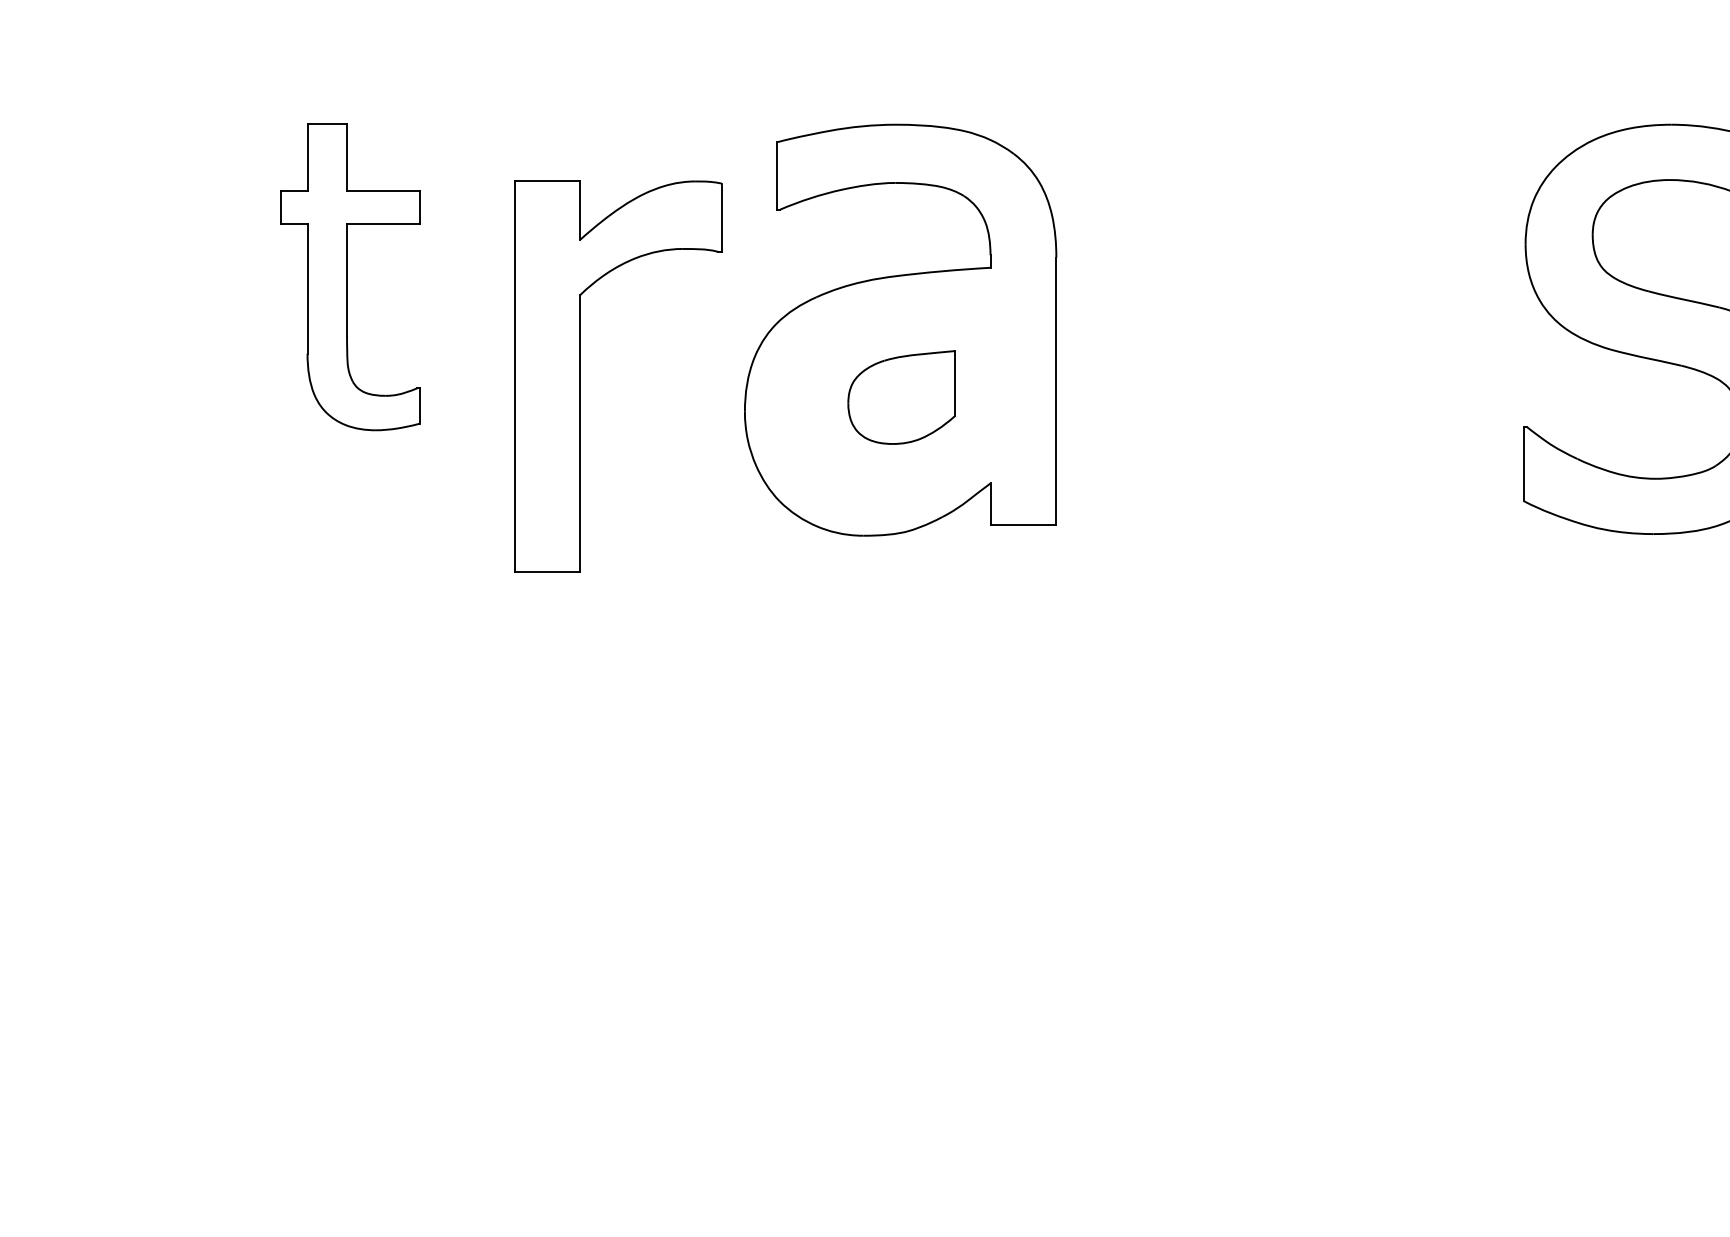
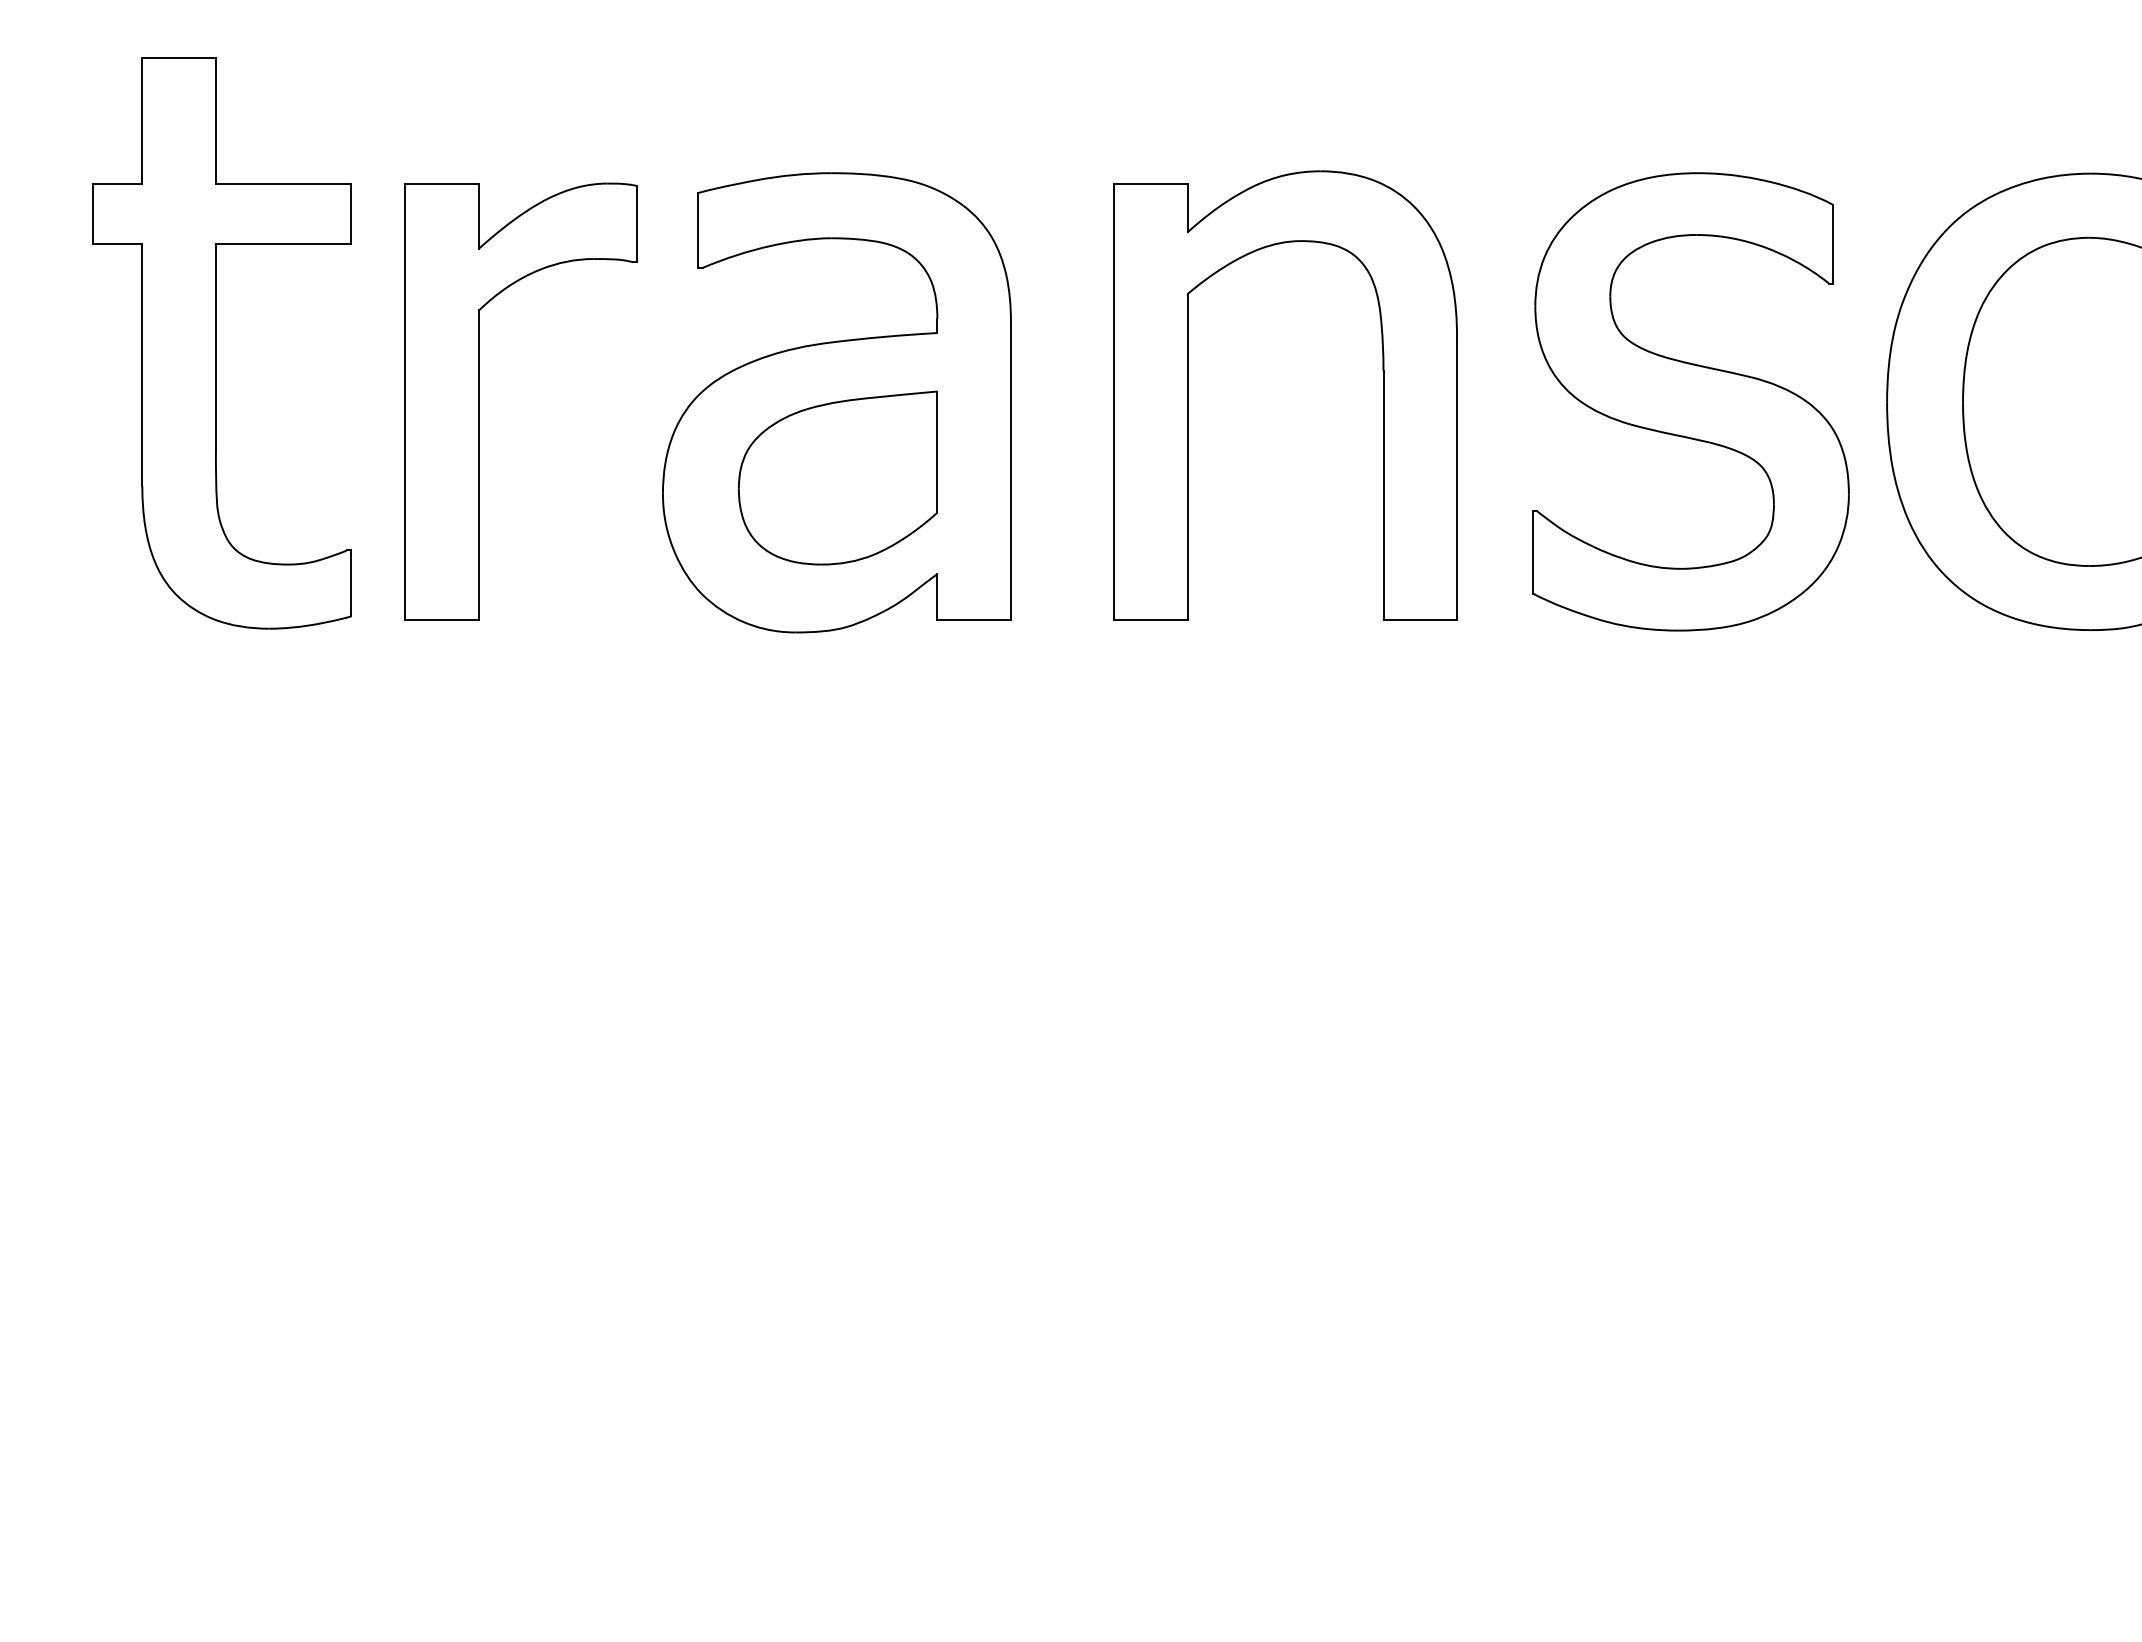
part: (349, 277) -> (221, 343), size x1.67
part: (1215, 323) -> (1188, 395), added
part: (580, 376) -> (479, 401), moved
part: (901, 397) -> (837, 477), size x1.67

